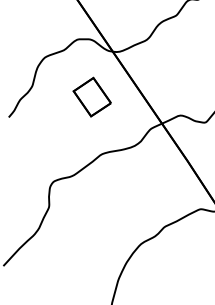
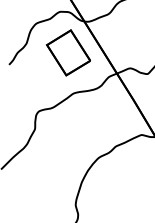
part: (92, 96) -> (68, 52), size x1.67

